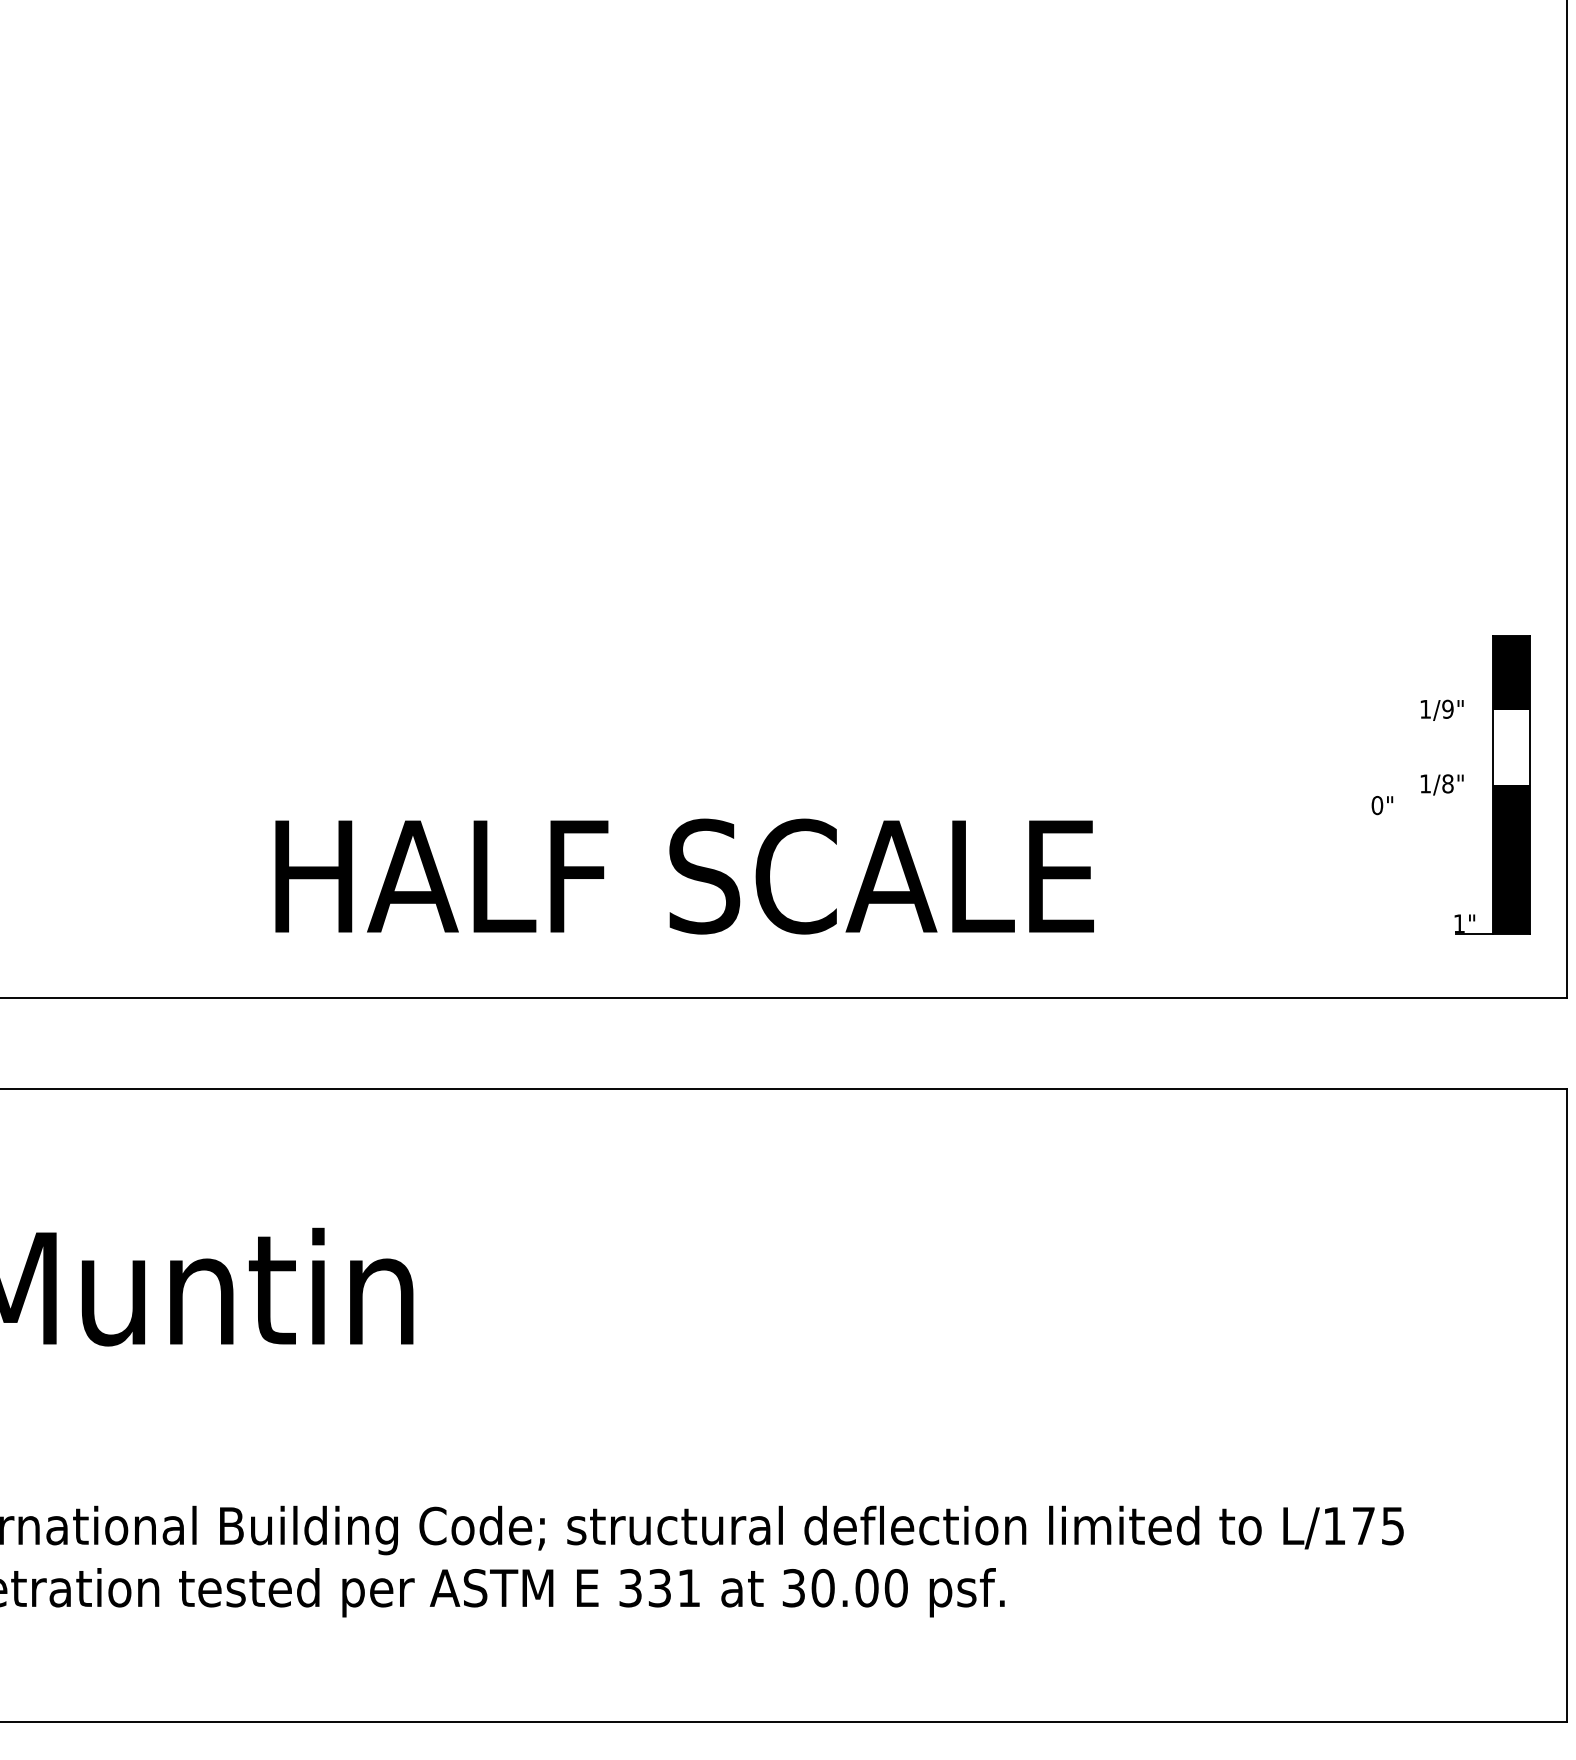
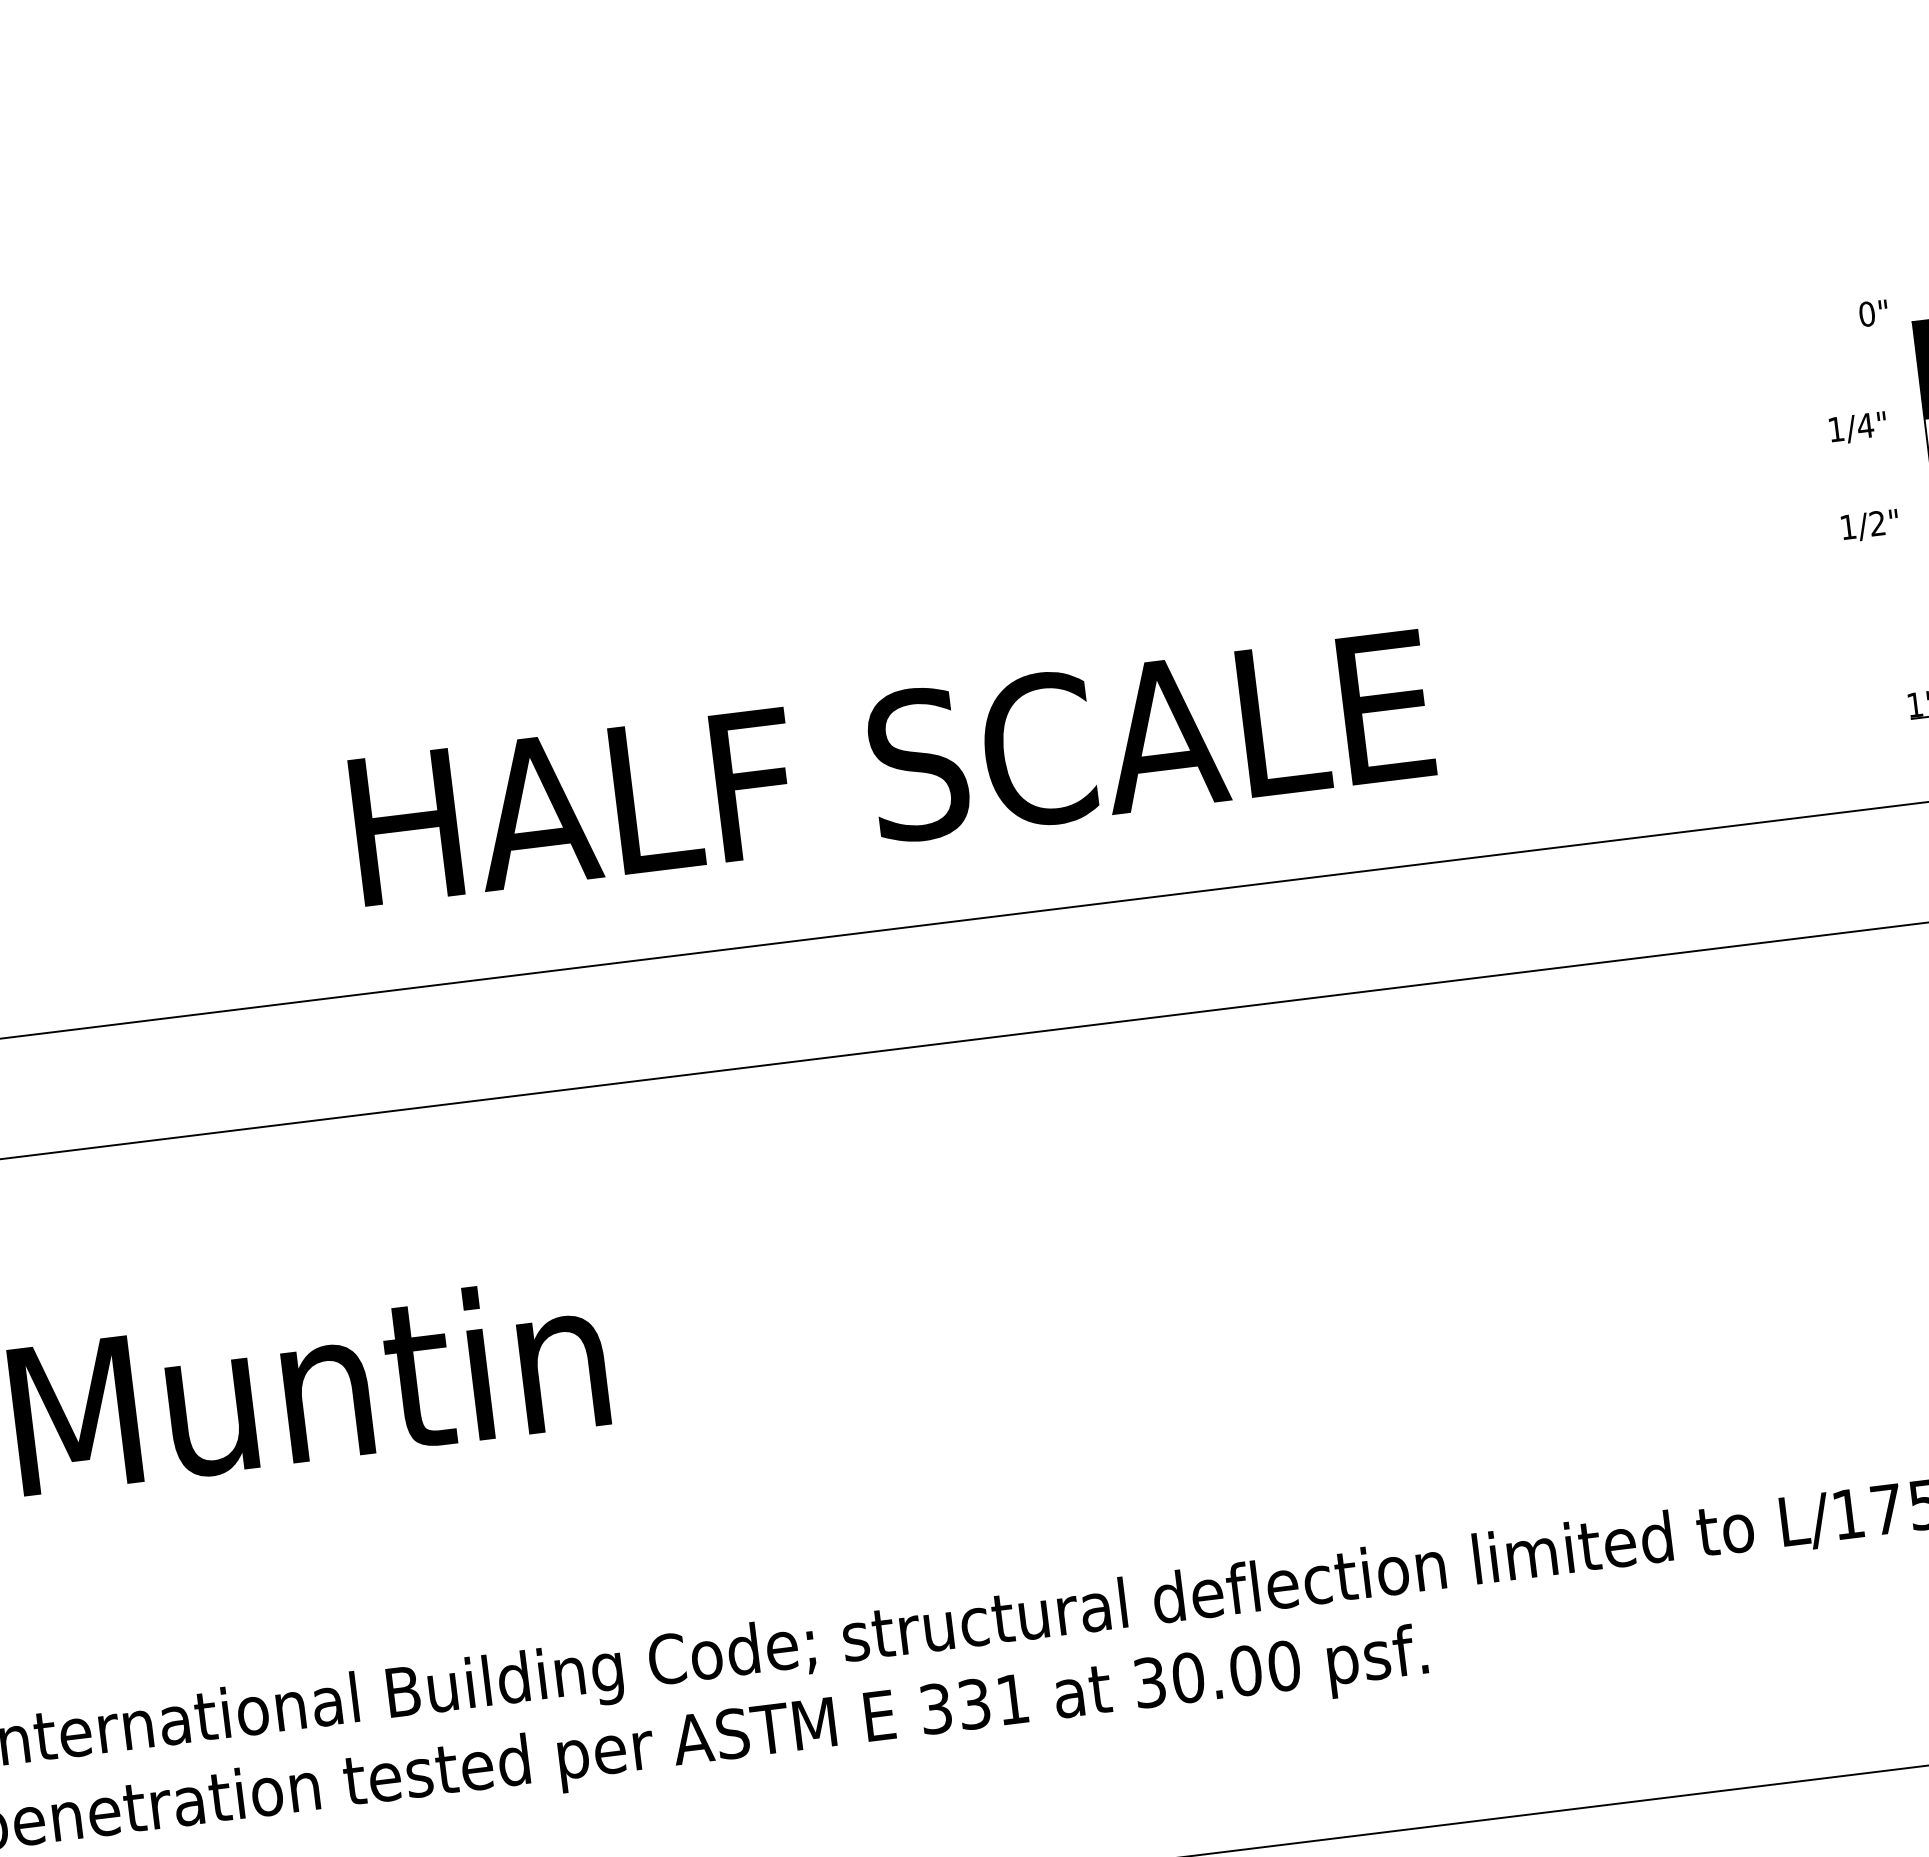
text: (1447, 708) -> (1864, 424), 1/9" -> 1/4"
text: (1447, 783) -> (1876, 523), 1/8" -> 1/2"
text: (1382, 805) -> (1873, 313), moved

